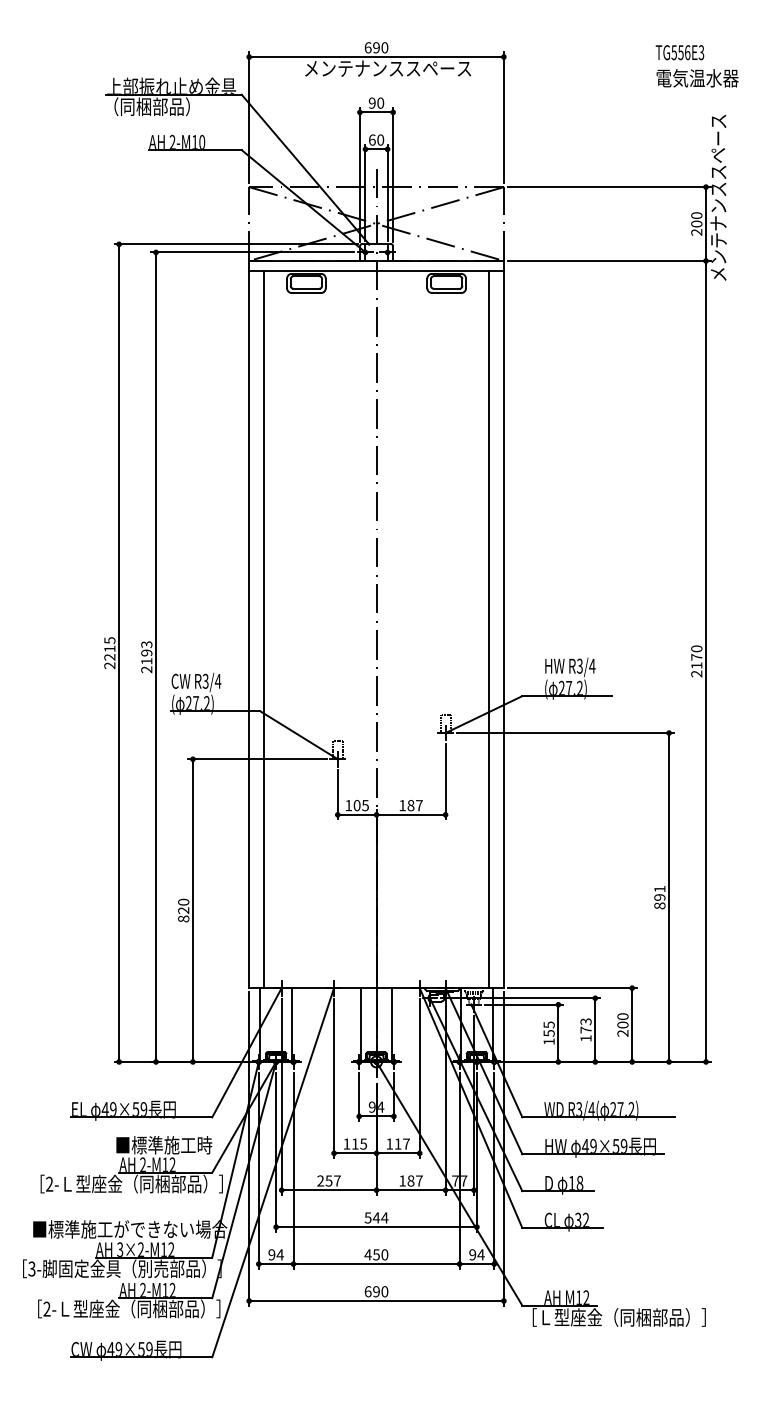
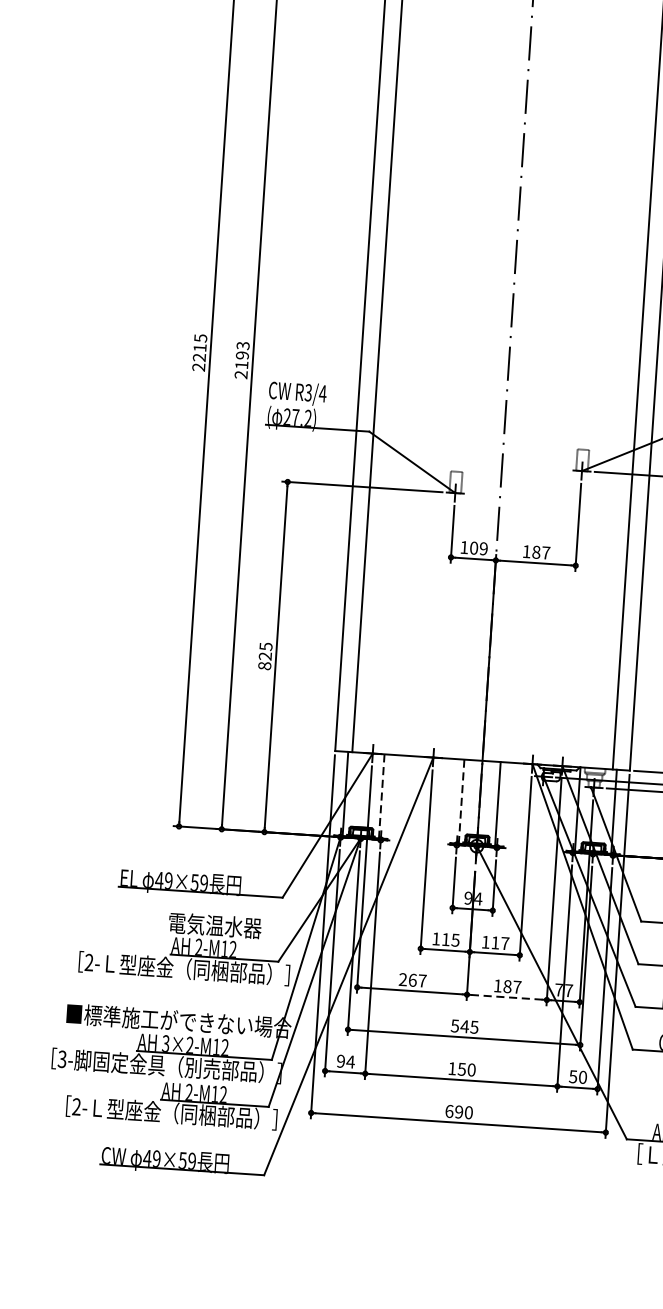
text: (365, 805) -> (483, 548), 105 -> 109
text: (183, 901) -> (265, 645), 820 -> 825
line: (291, 1025) -> (381, 797), solid -> dashed
line: (360, 1025) -> (461, 802), solid -> dashed
text: (164, 1145) -> (225, 926), ■標準施工時 -> 電気温水器
text: (328, 1180) -> (412, 979), 257 -> 267
line: (411, 1190) -> (507, 997), solid -> dashed
text: (384, 1217) -> (474, 1026), 544 -> 545
text: (367, 1254) -> (451, 1068), 450 -> 150
text: (476, 1254) -> (577, 1076), 94 -> 50

